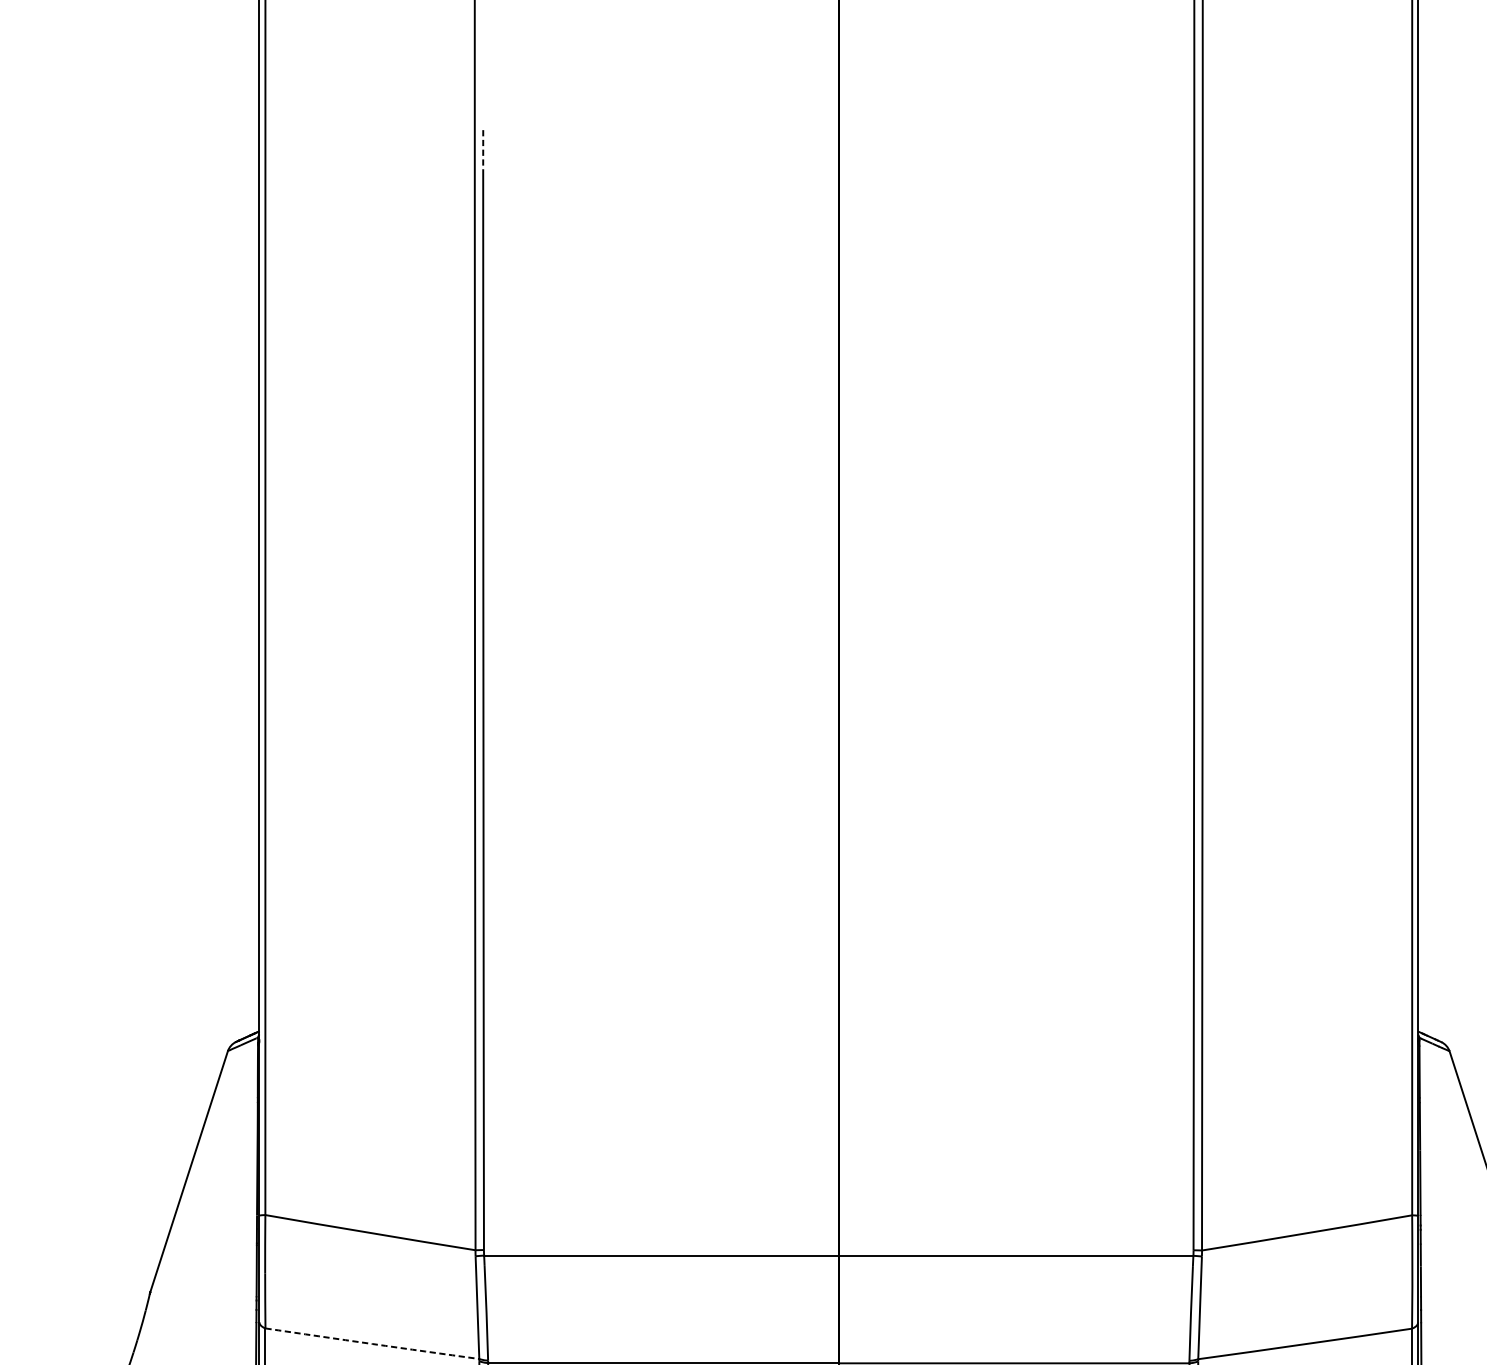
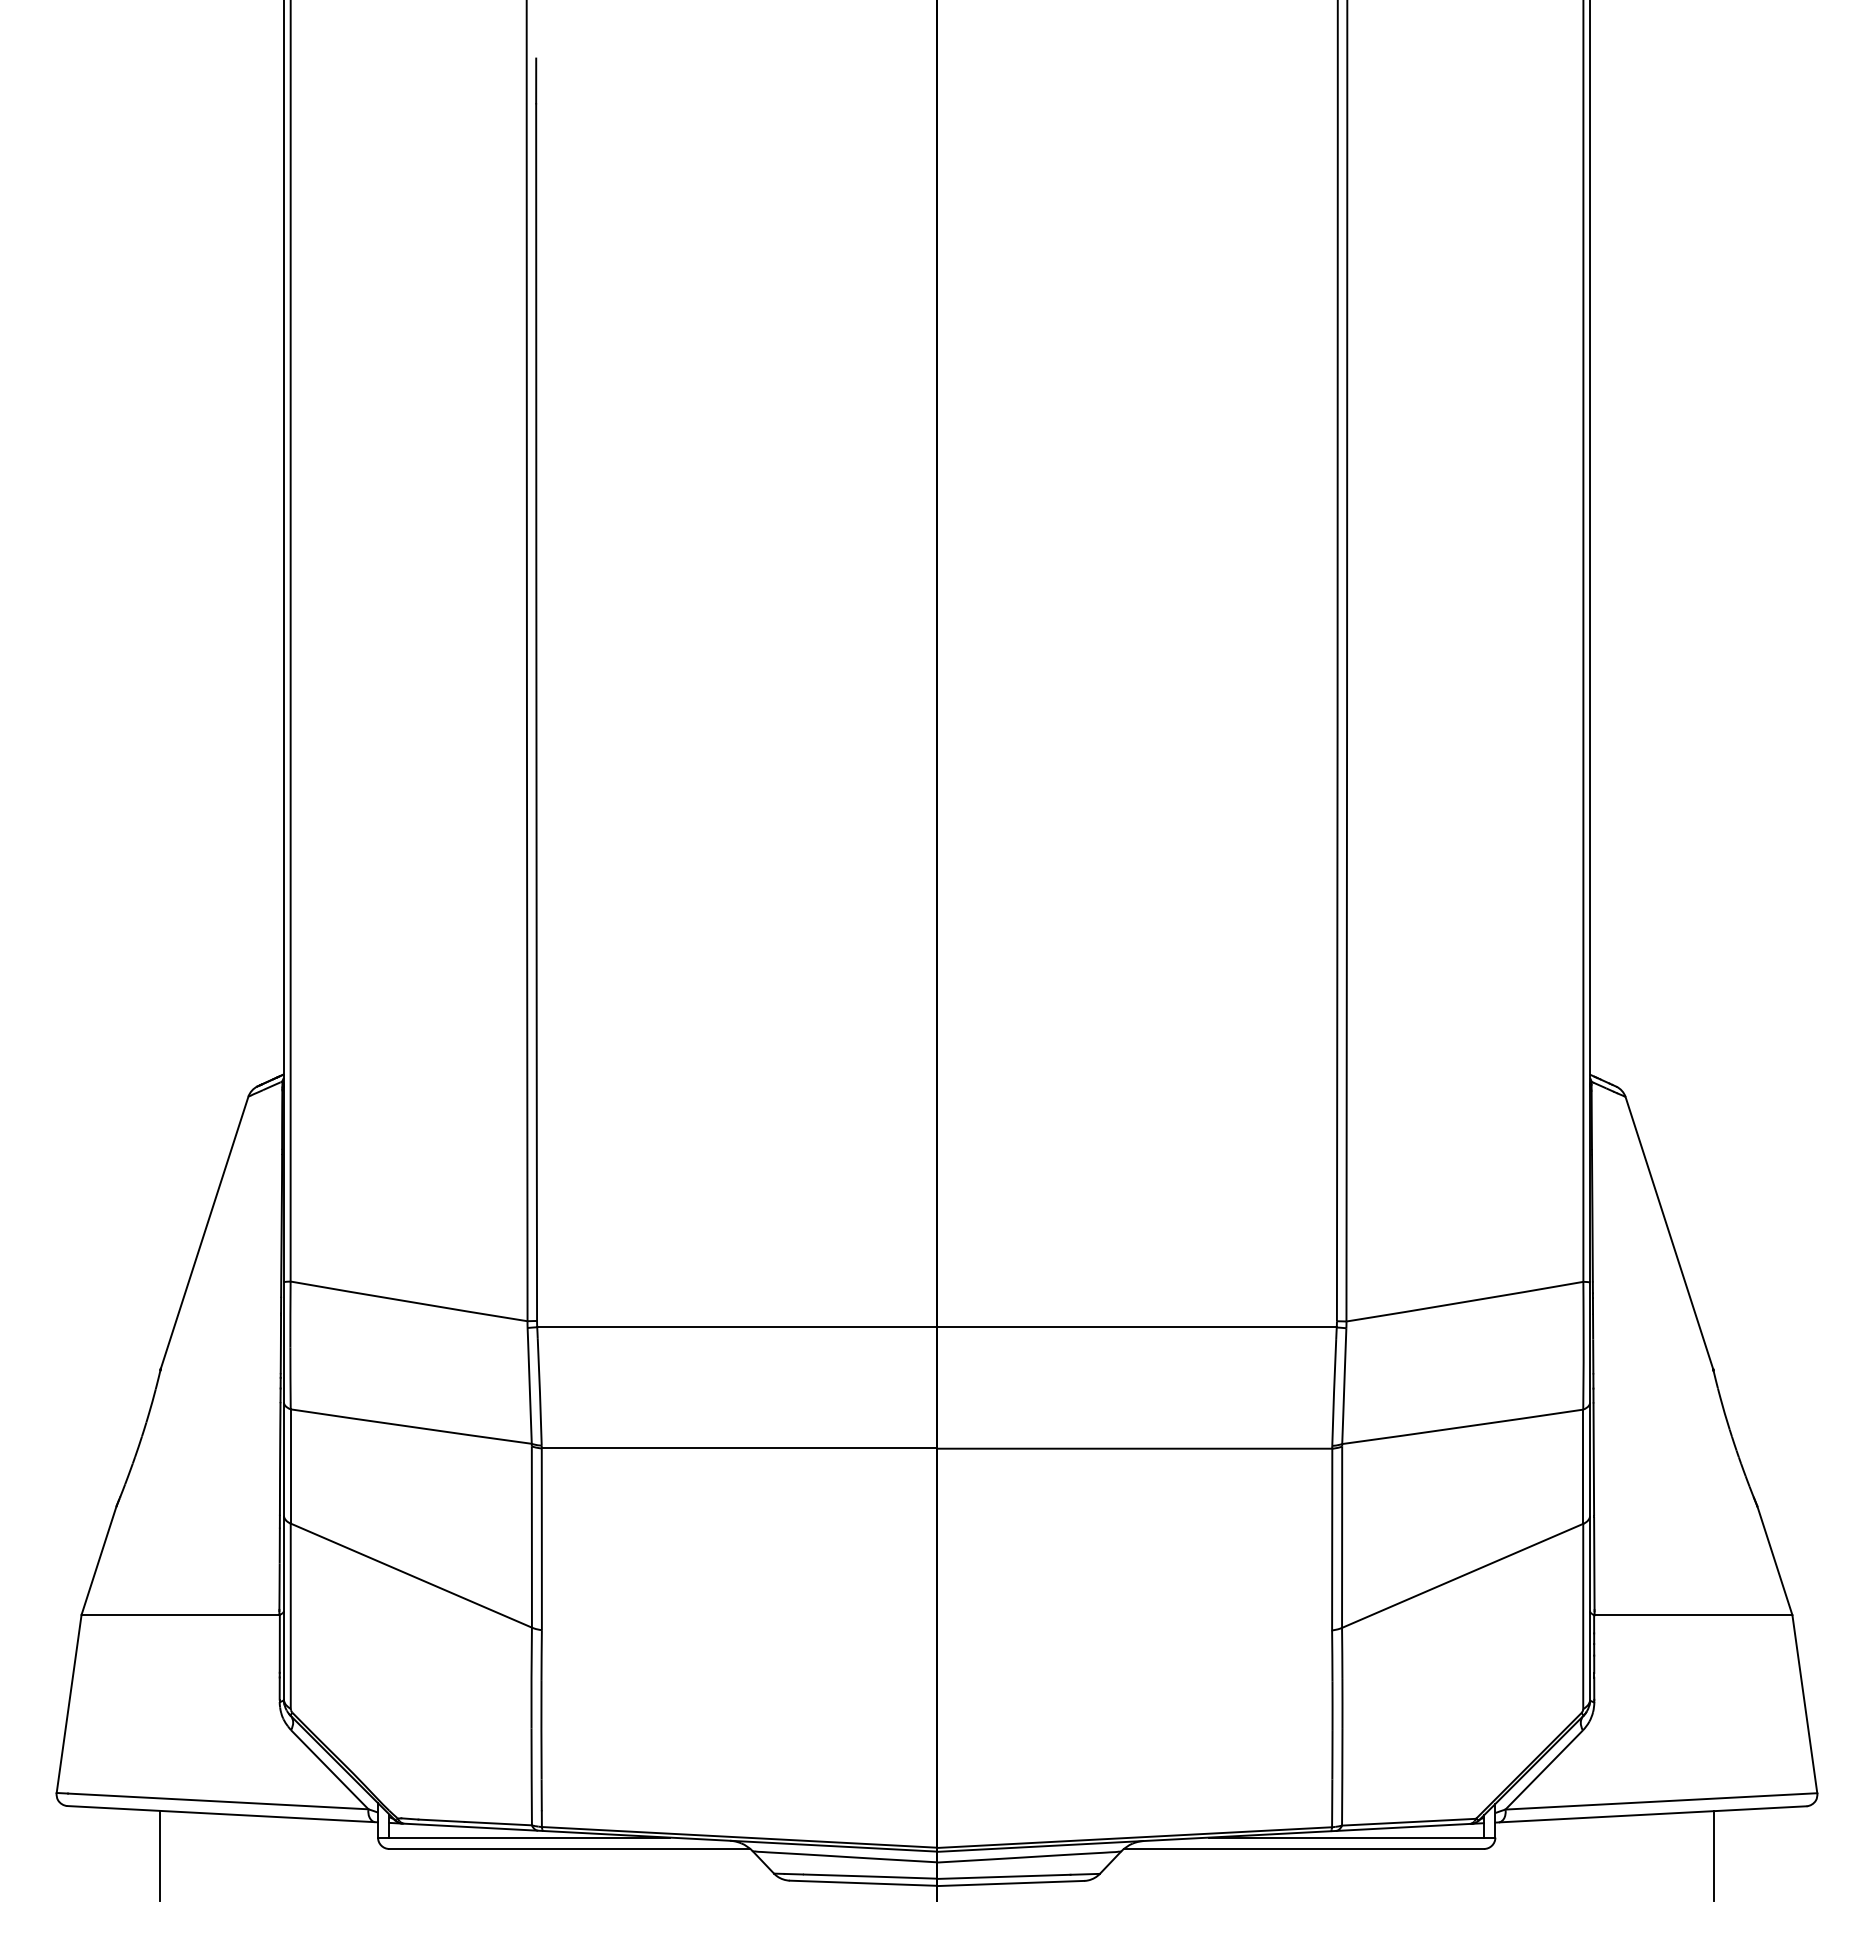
line: (483, 150) -> (536, 81), dashed -> solid
arc: (372, 1343) -> (411, 1426), dashed -> solid

